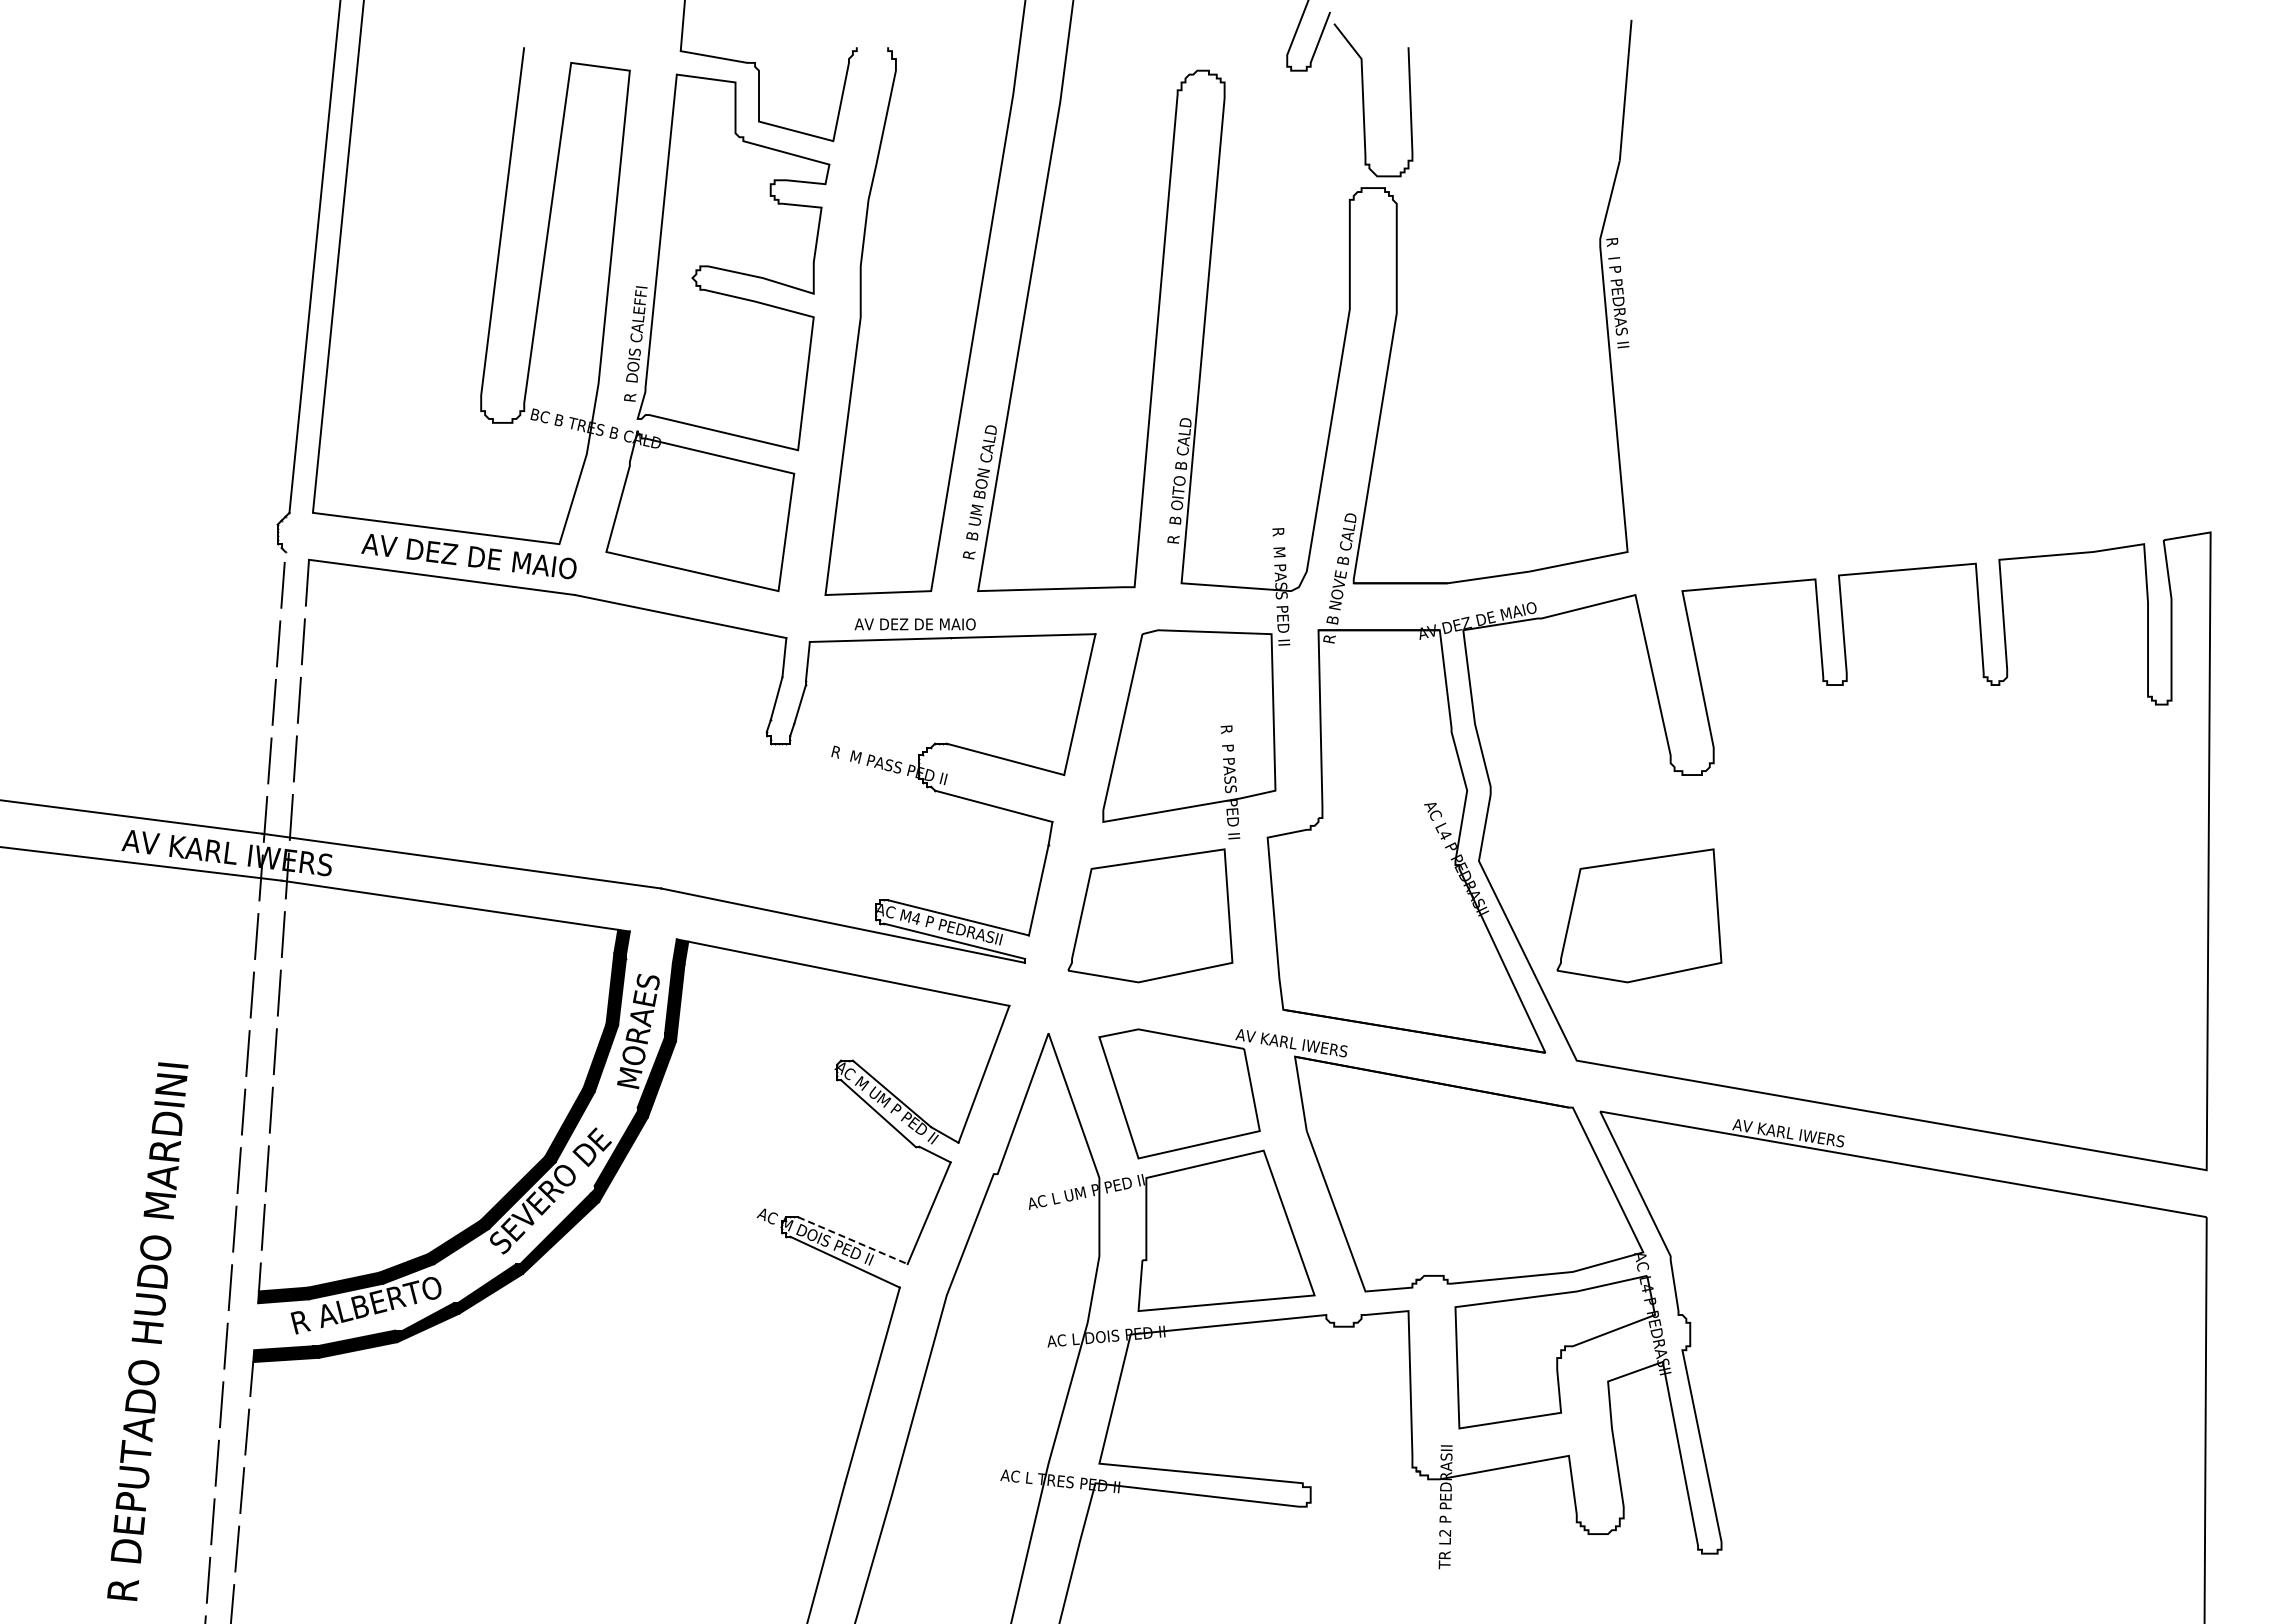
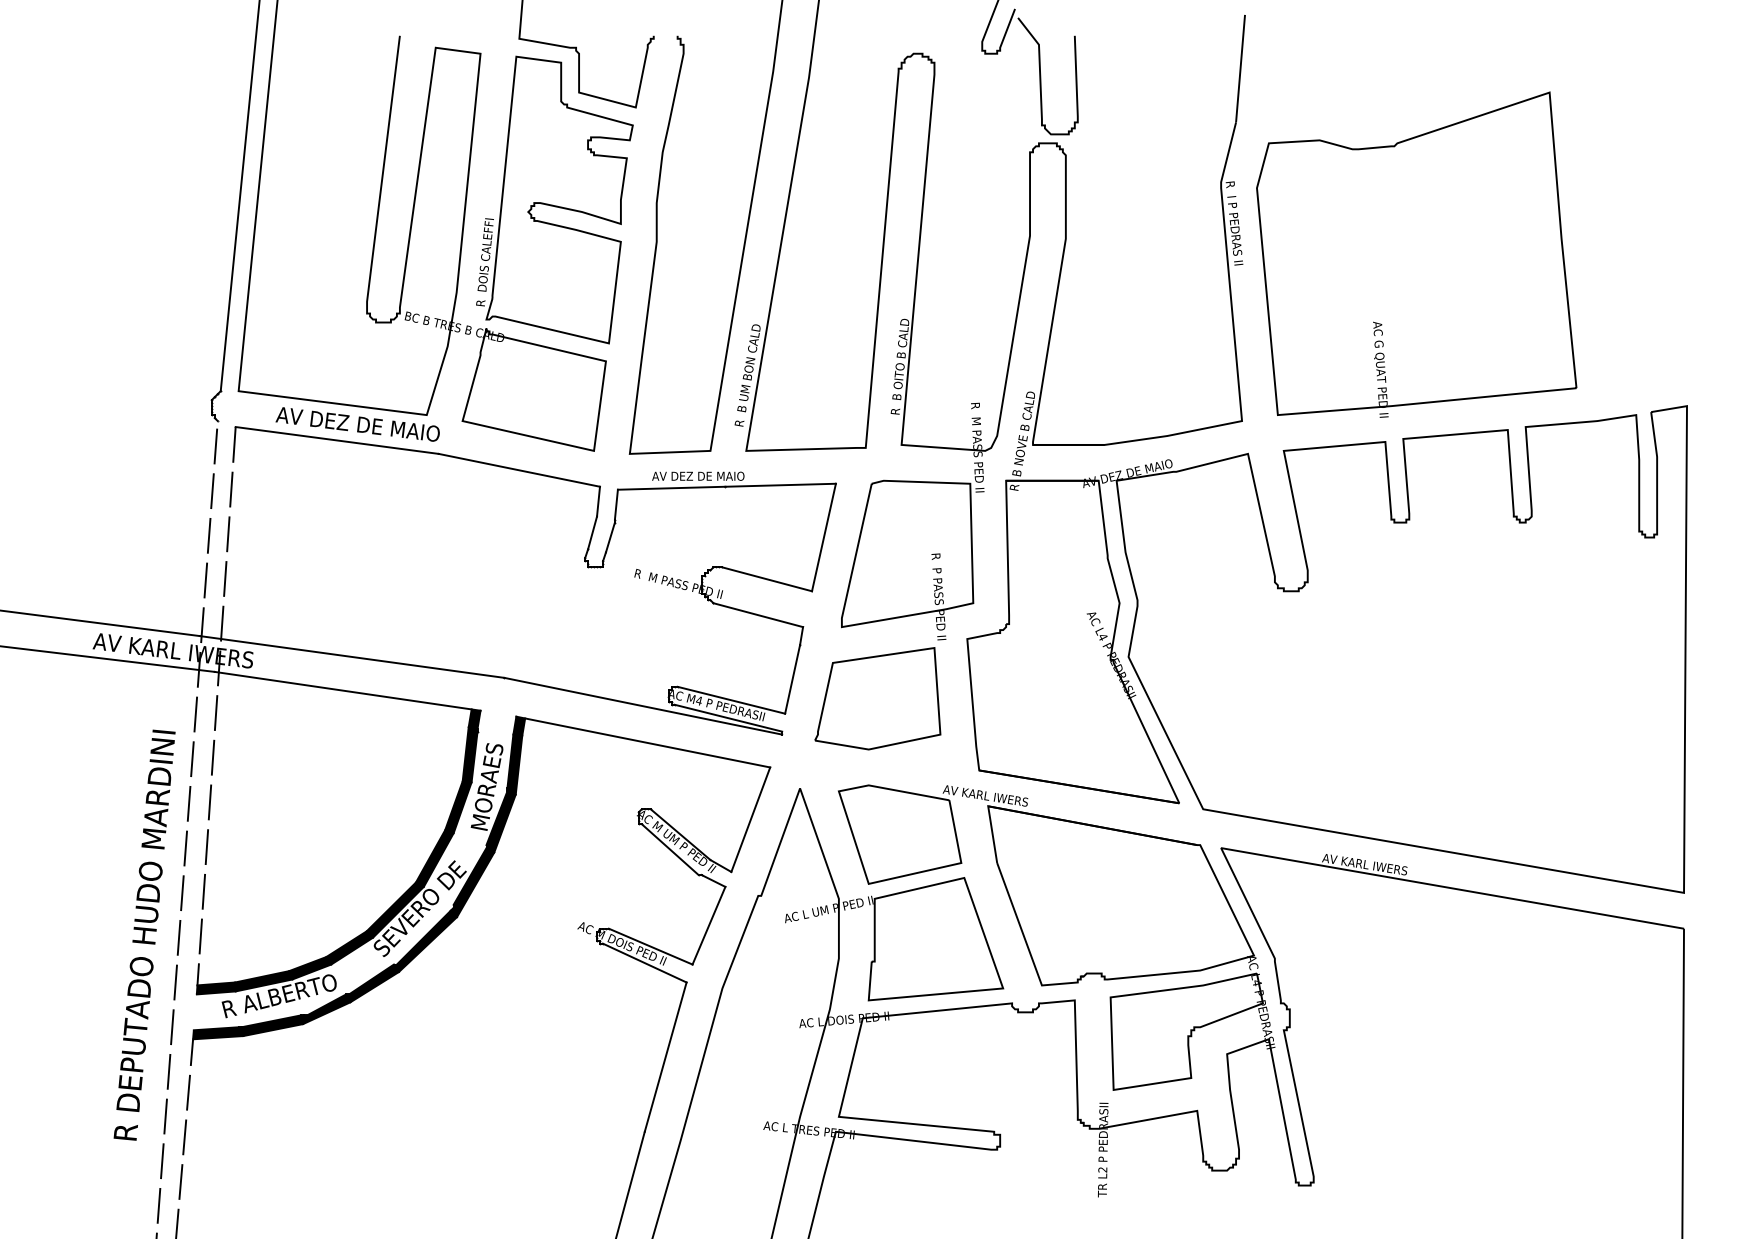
part: (1856, 333) -> (1416, 254), added
part: (1639, 915) -> (1251, 698), removed
line: (852, 1240) -> (650, 946), dashed -> solid
text: (147, 1331) -> (144, 935), moved

